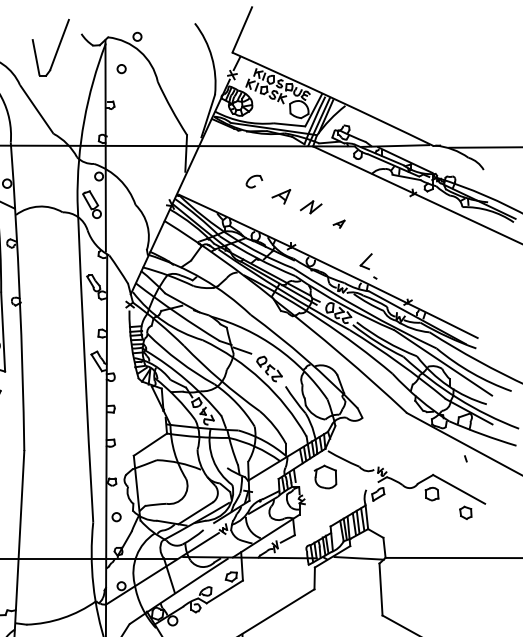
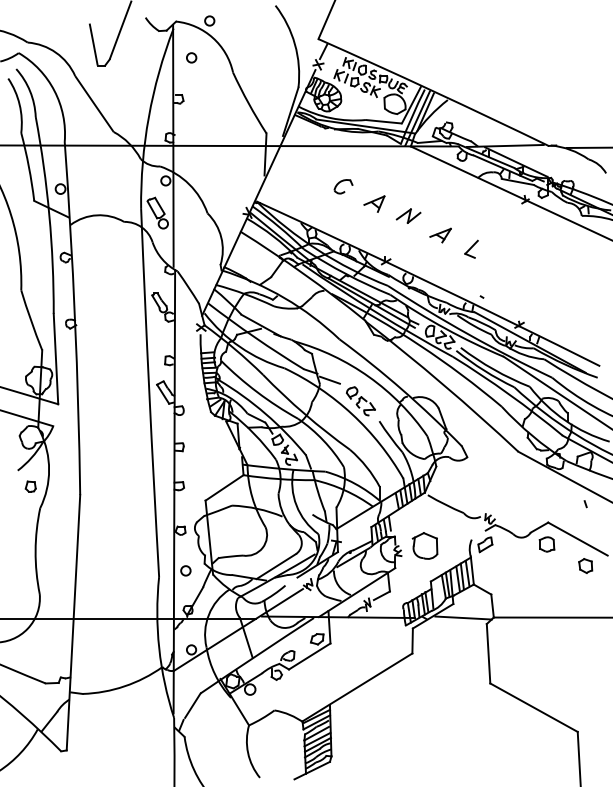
part: (339, 224) -> (440, 235), size x1.67
part: (366, 260) -> (471, 248), moved
part: (325, 476) -> (424, 545), moved

